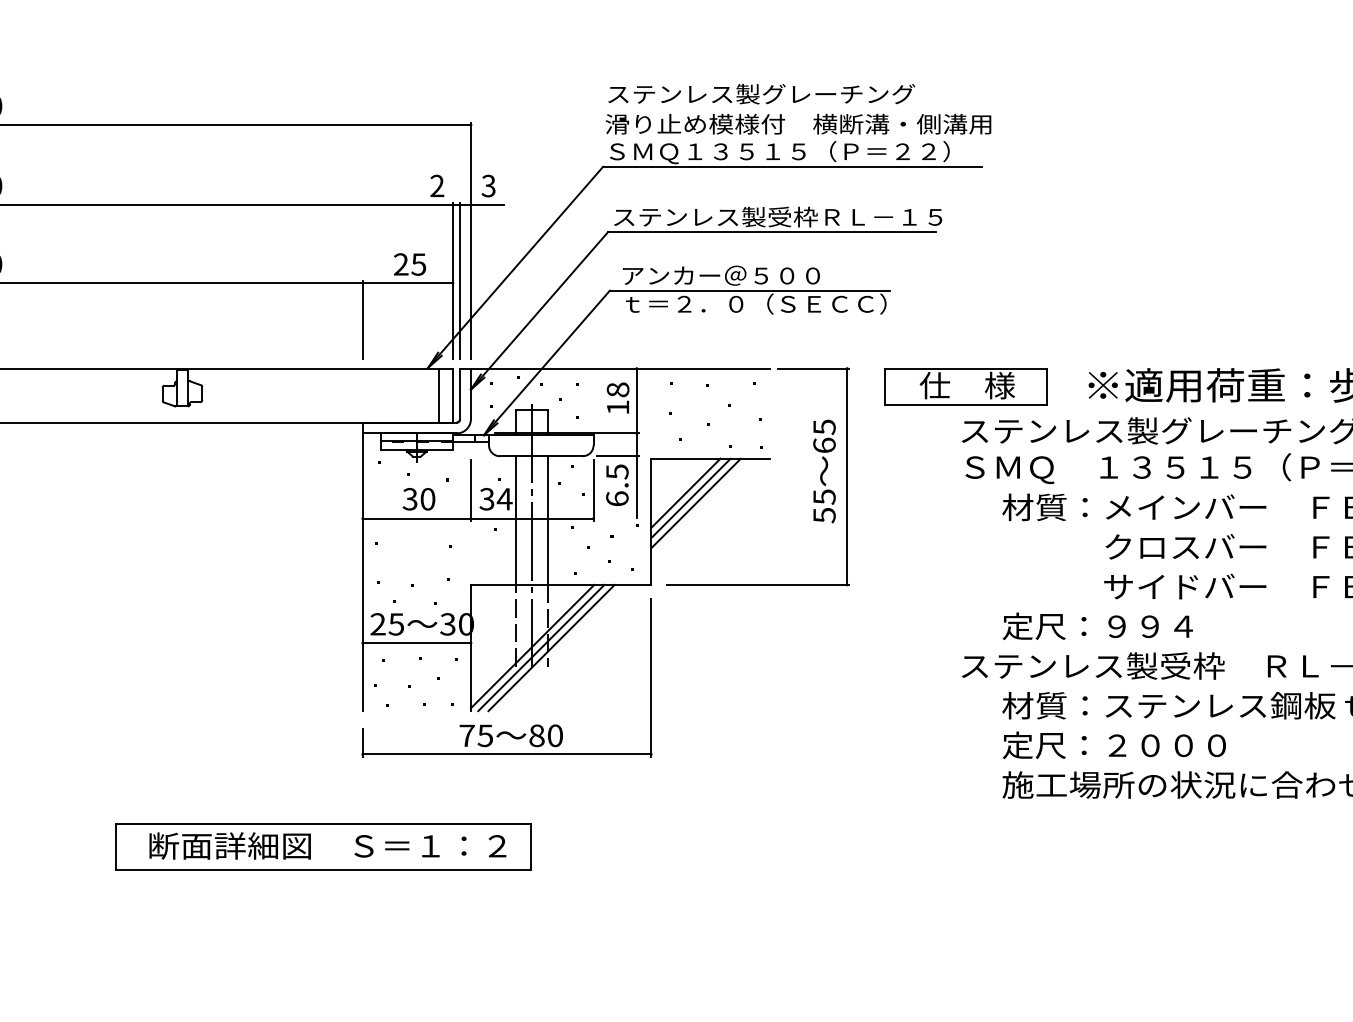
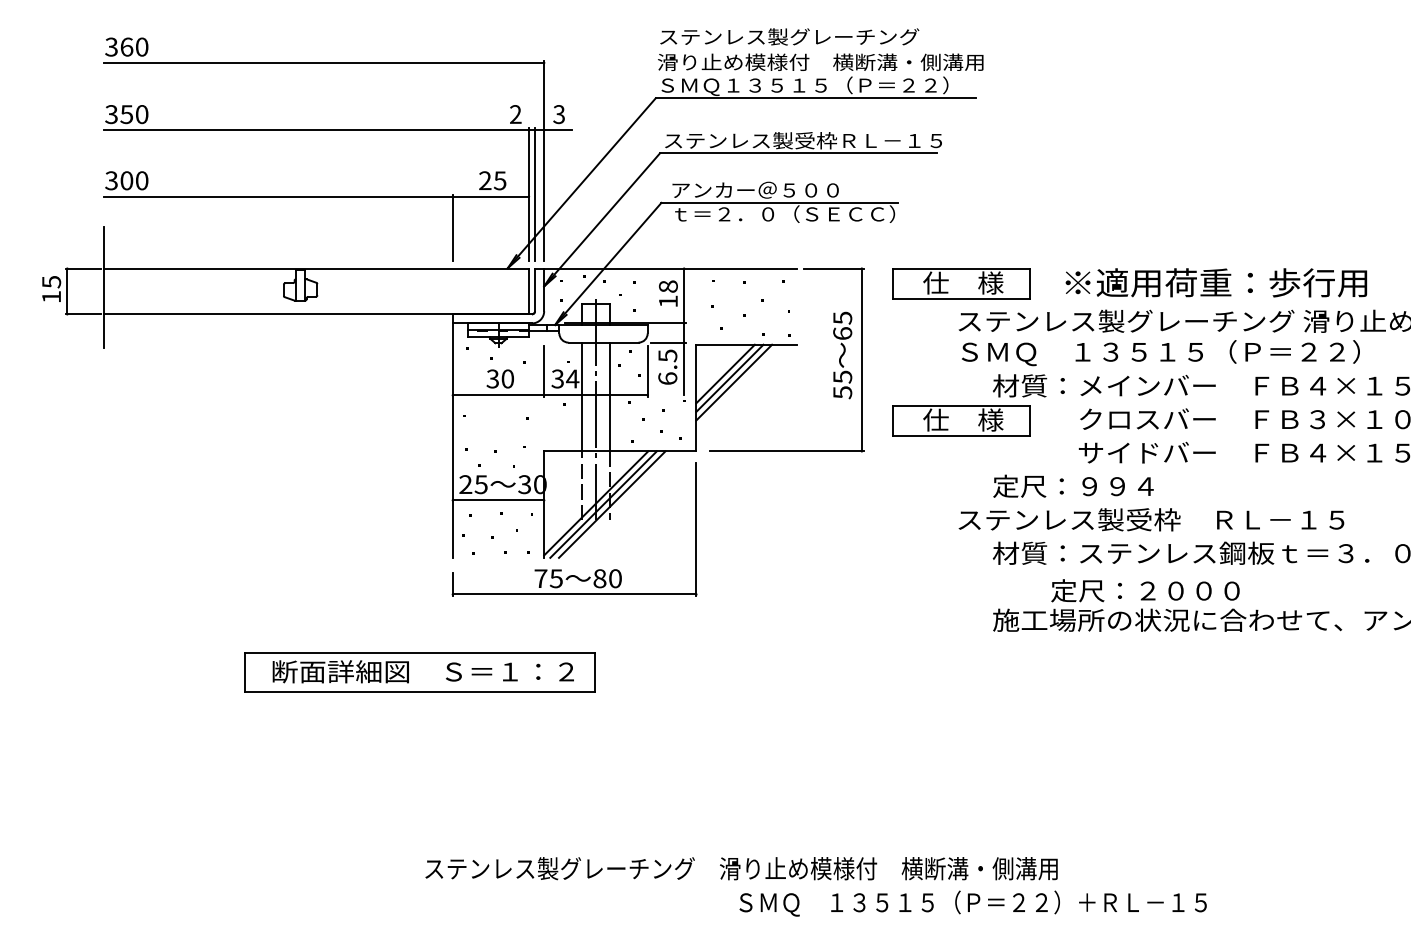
line: (438, 395) -> (516, 291), removed
part: (965, 548) -> (961, 420), added
text: (1114, 745) -> (1145, 590), moved

